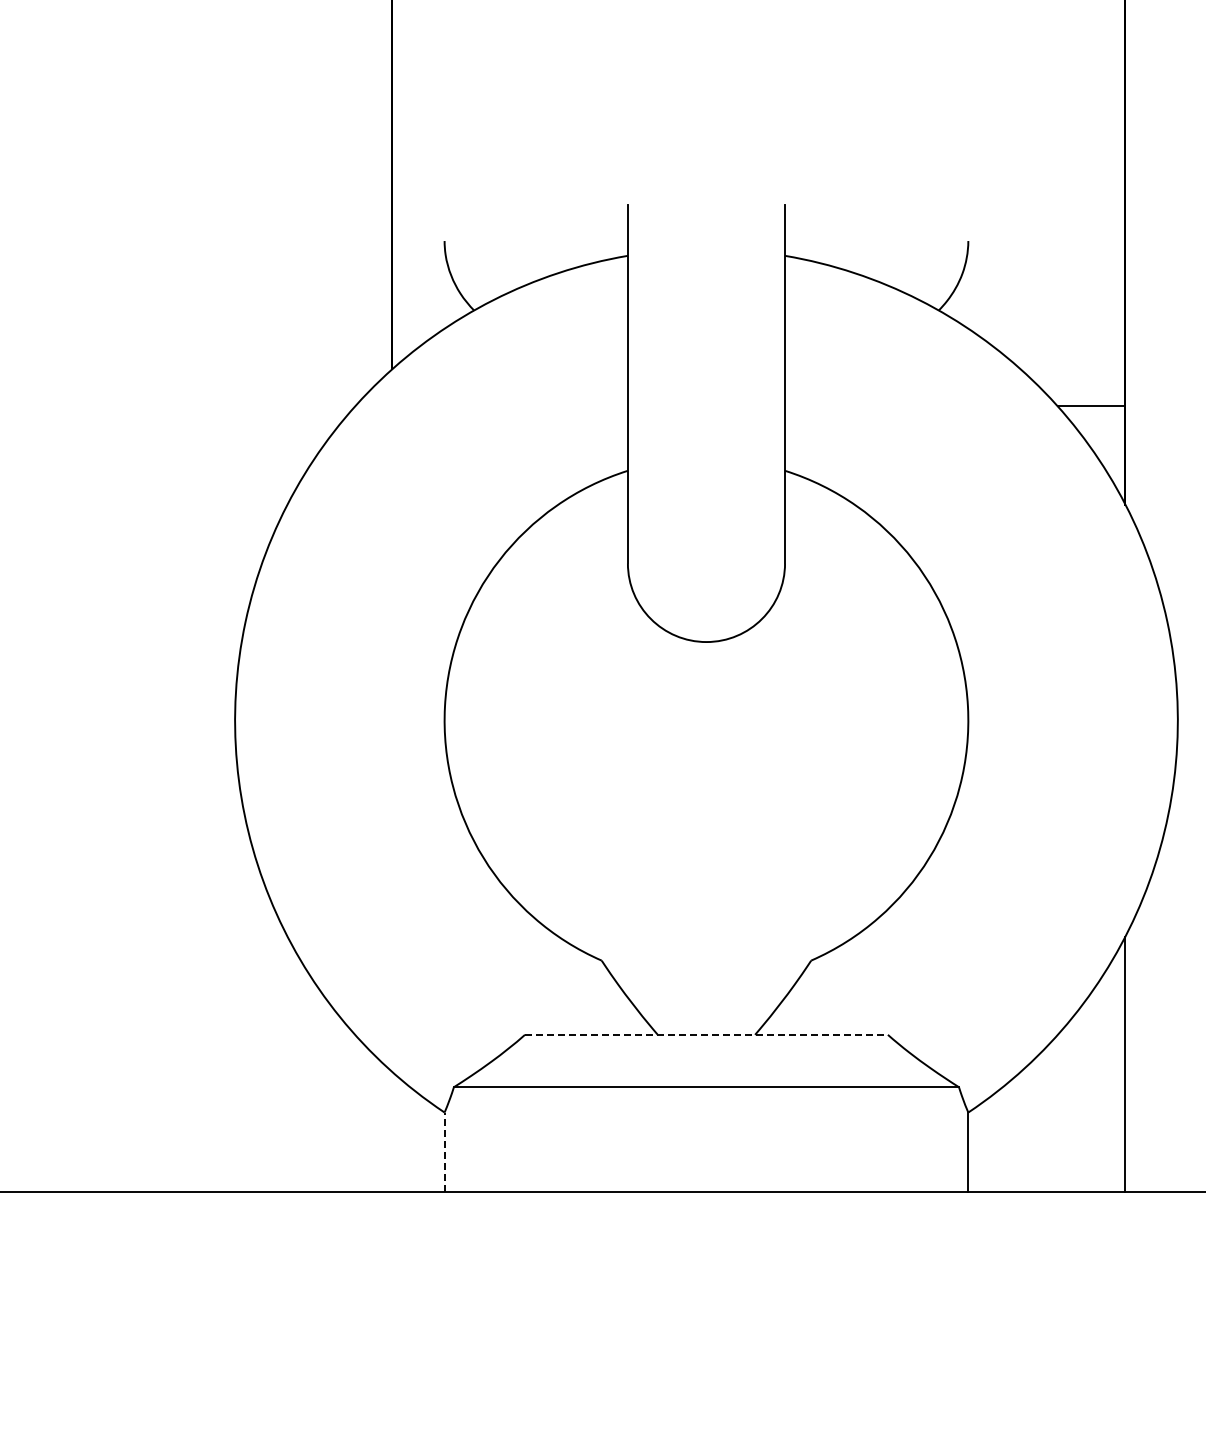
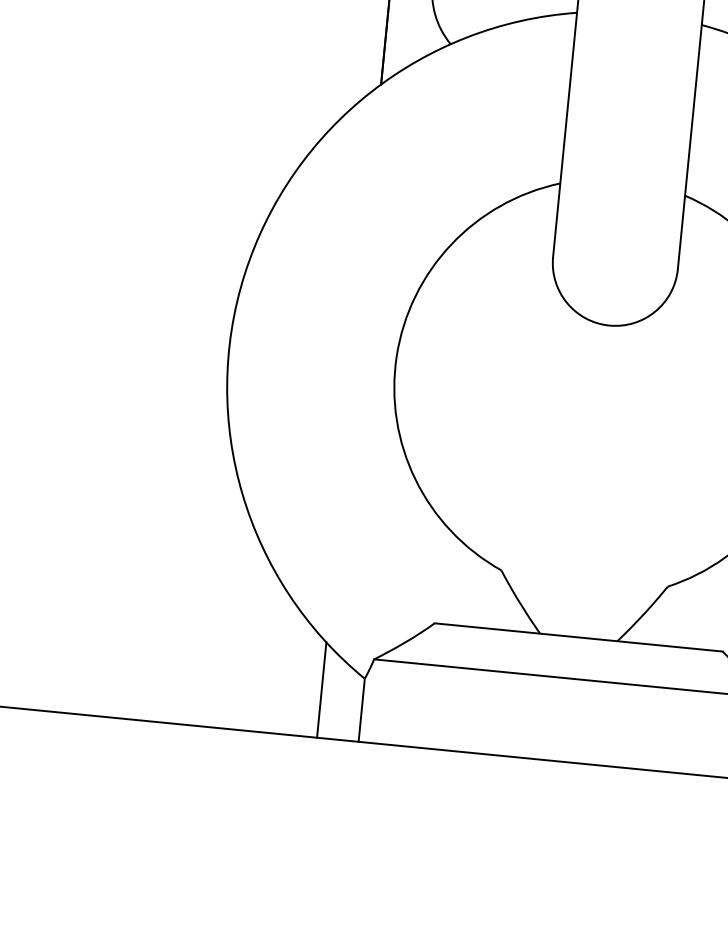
line: (706, 1034) -> (578, 637), dashed -> solid
line: (392, 1131) -> (321, 689), added
line: (444, 1152) -> (361, 710), dashed -> solid

